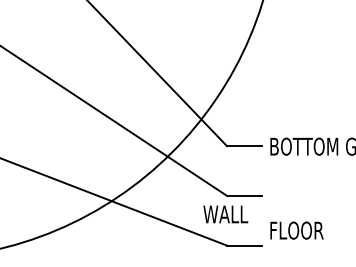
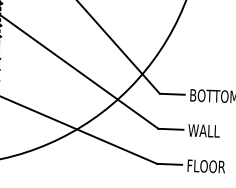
text: (225, 214) -> (203, 130), moved
text: (296, 230) -> (206, 166), moved

